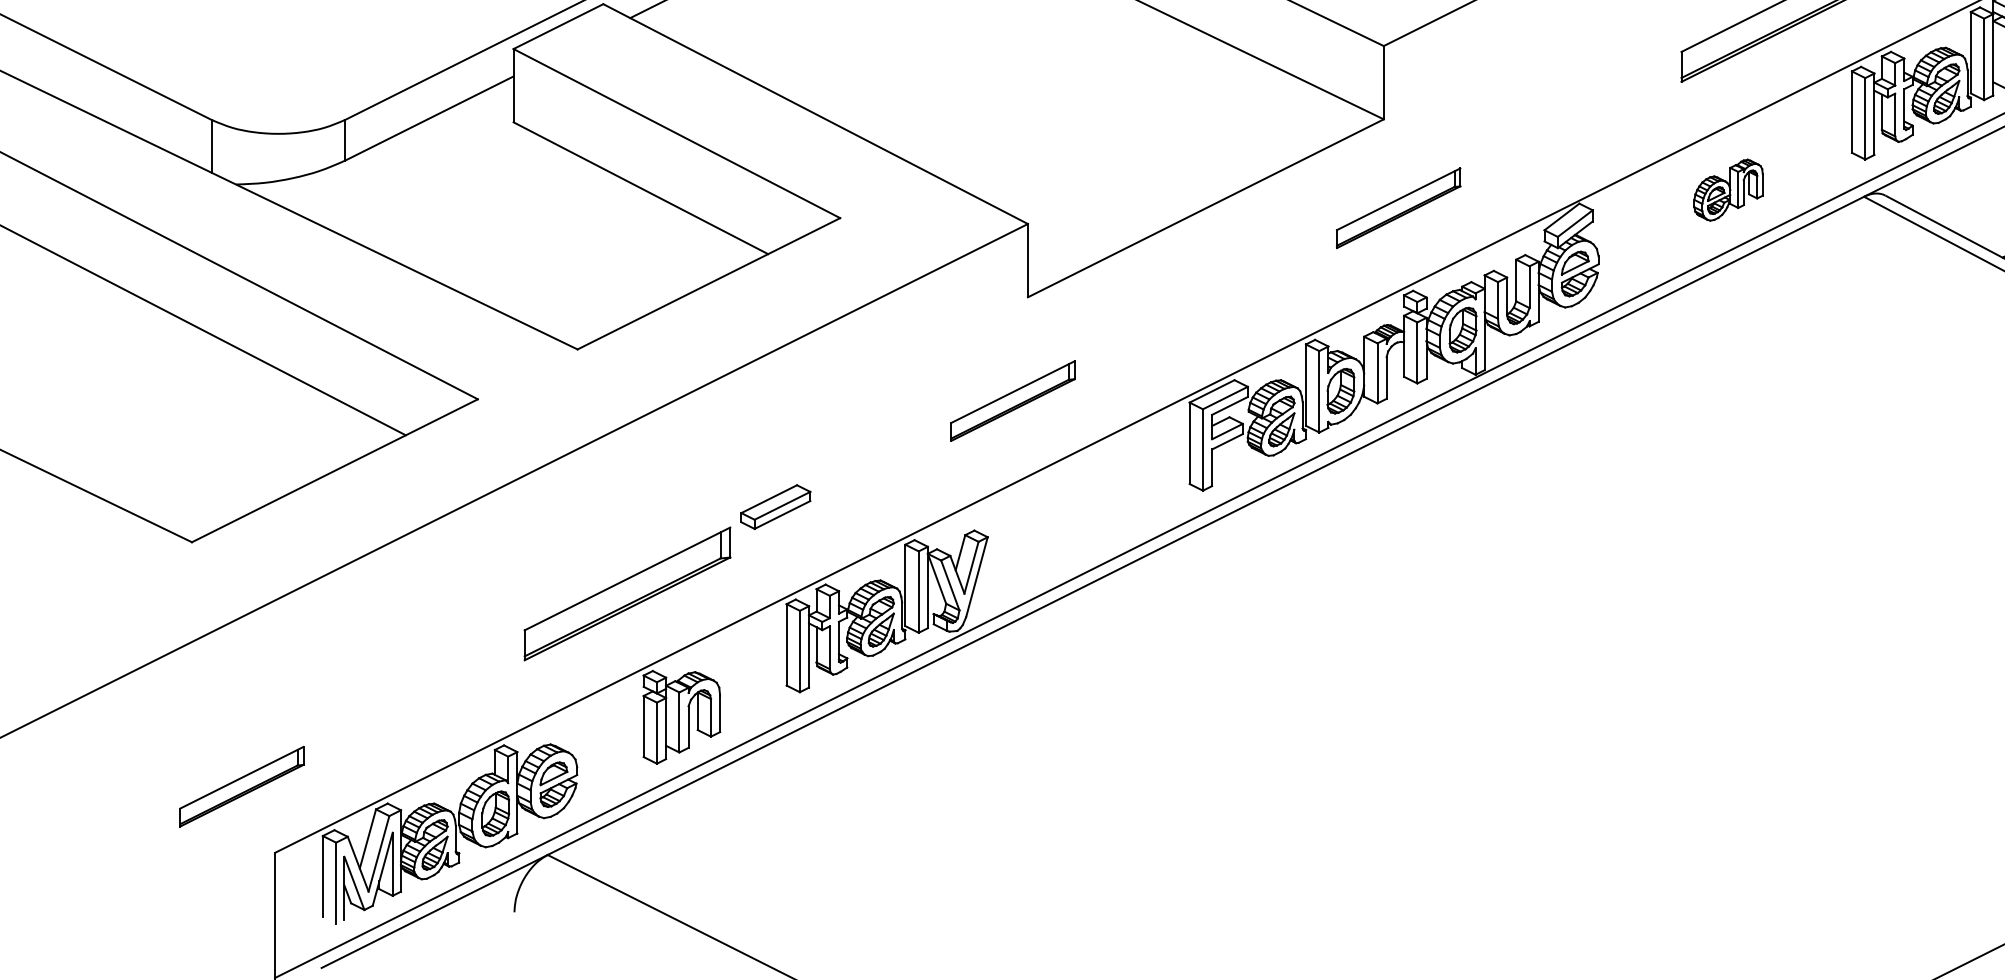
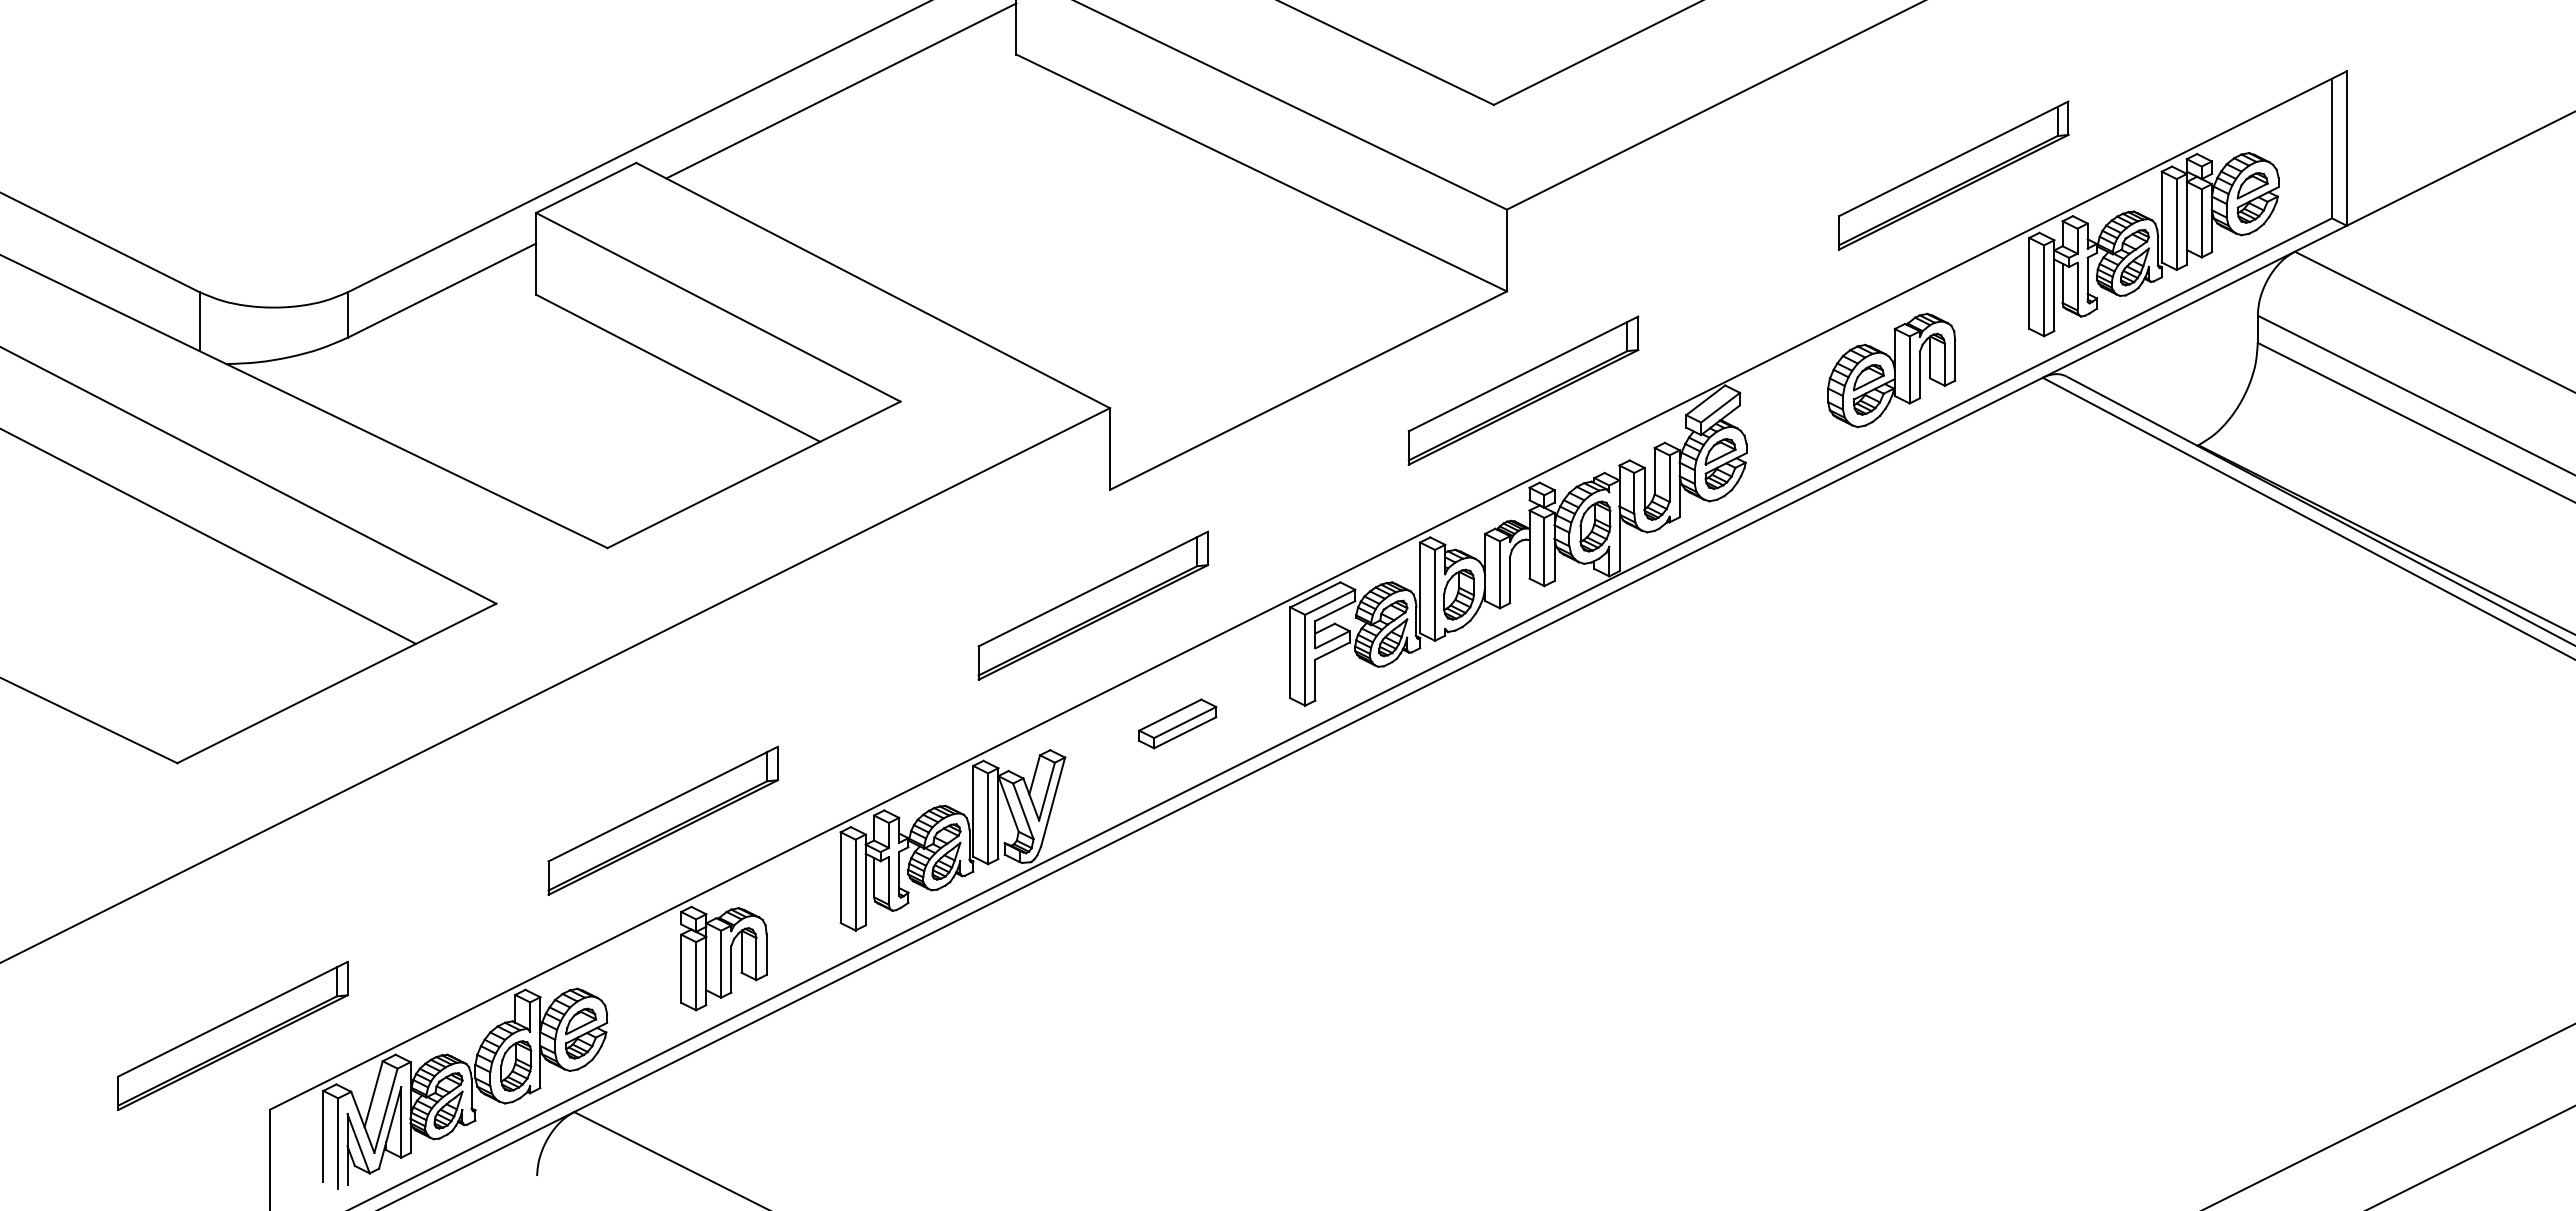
part: (1728, 190) -> (1891, 370), size x1.67
part: (1398, 208) -> (1523, 390), size x1.67
part: (1013, 400) -> (1093, 605), size x1.67
part: (775, 506) -> (1177, 723), moved
part: (241, 786) -> (232, 1035), size x1.67

